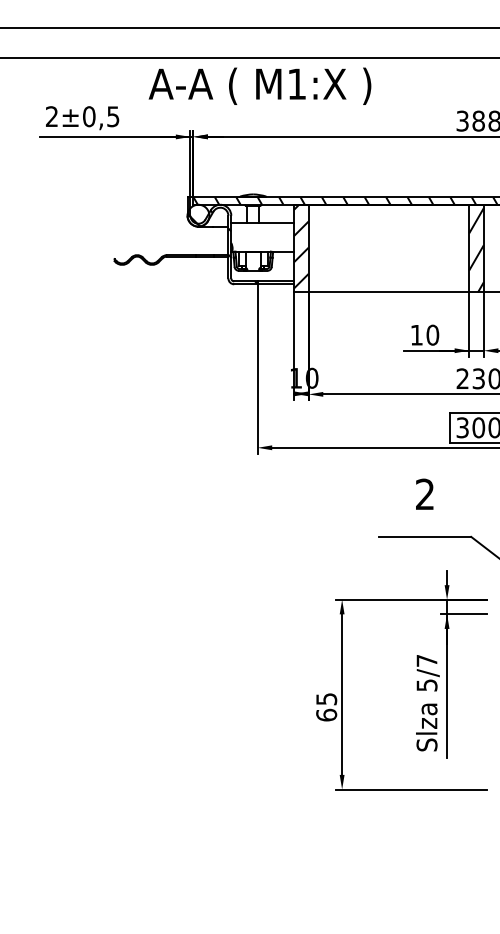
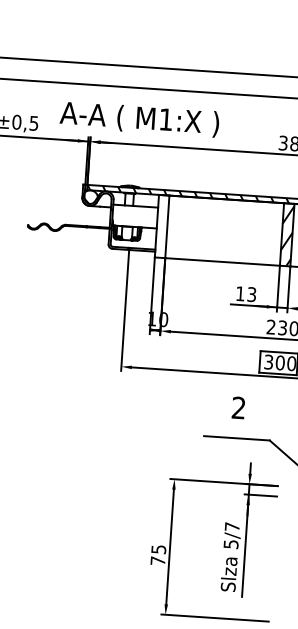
text: (259, 85) -> (139, 118), moved
hatch: (301, 246) -> (162, 225), removed
text: (432, 334) -> (251, 294), 10 -> 13
text: (326, 714) -> (157, 560), 65 -> 75

